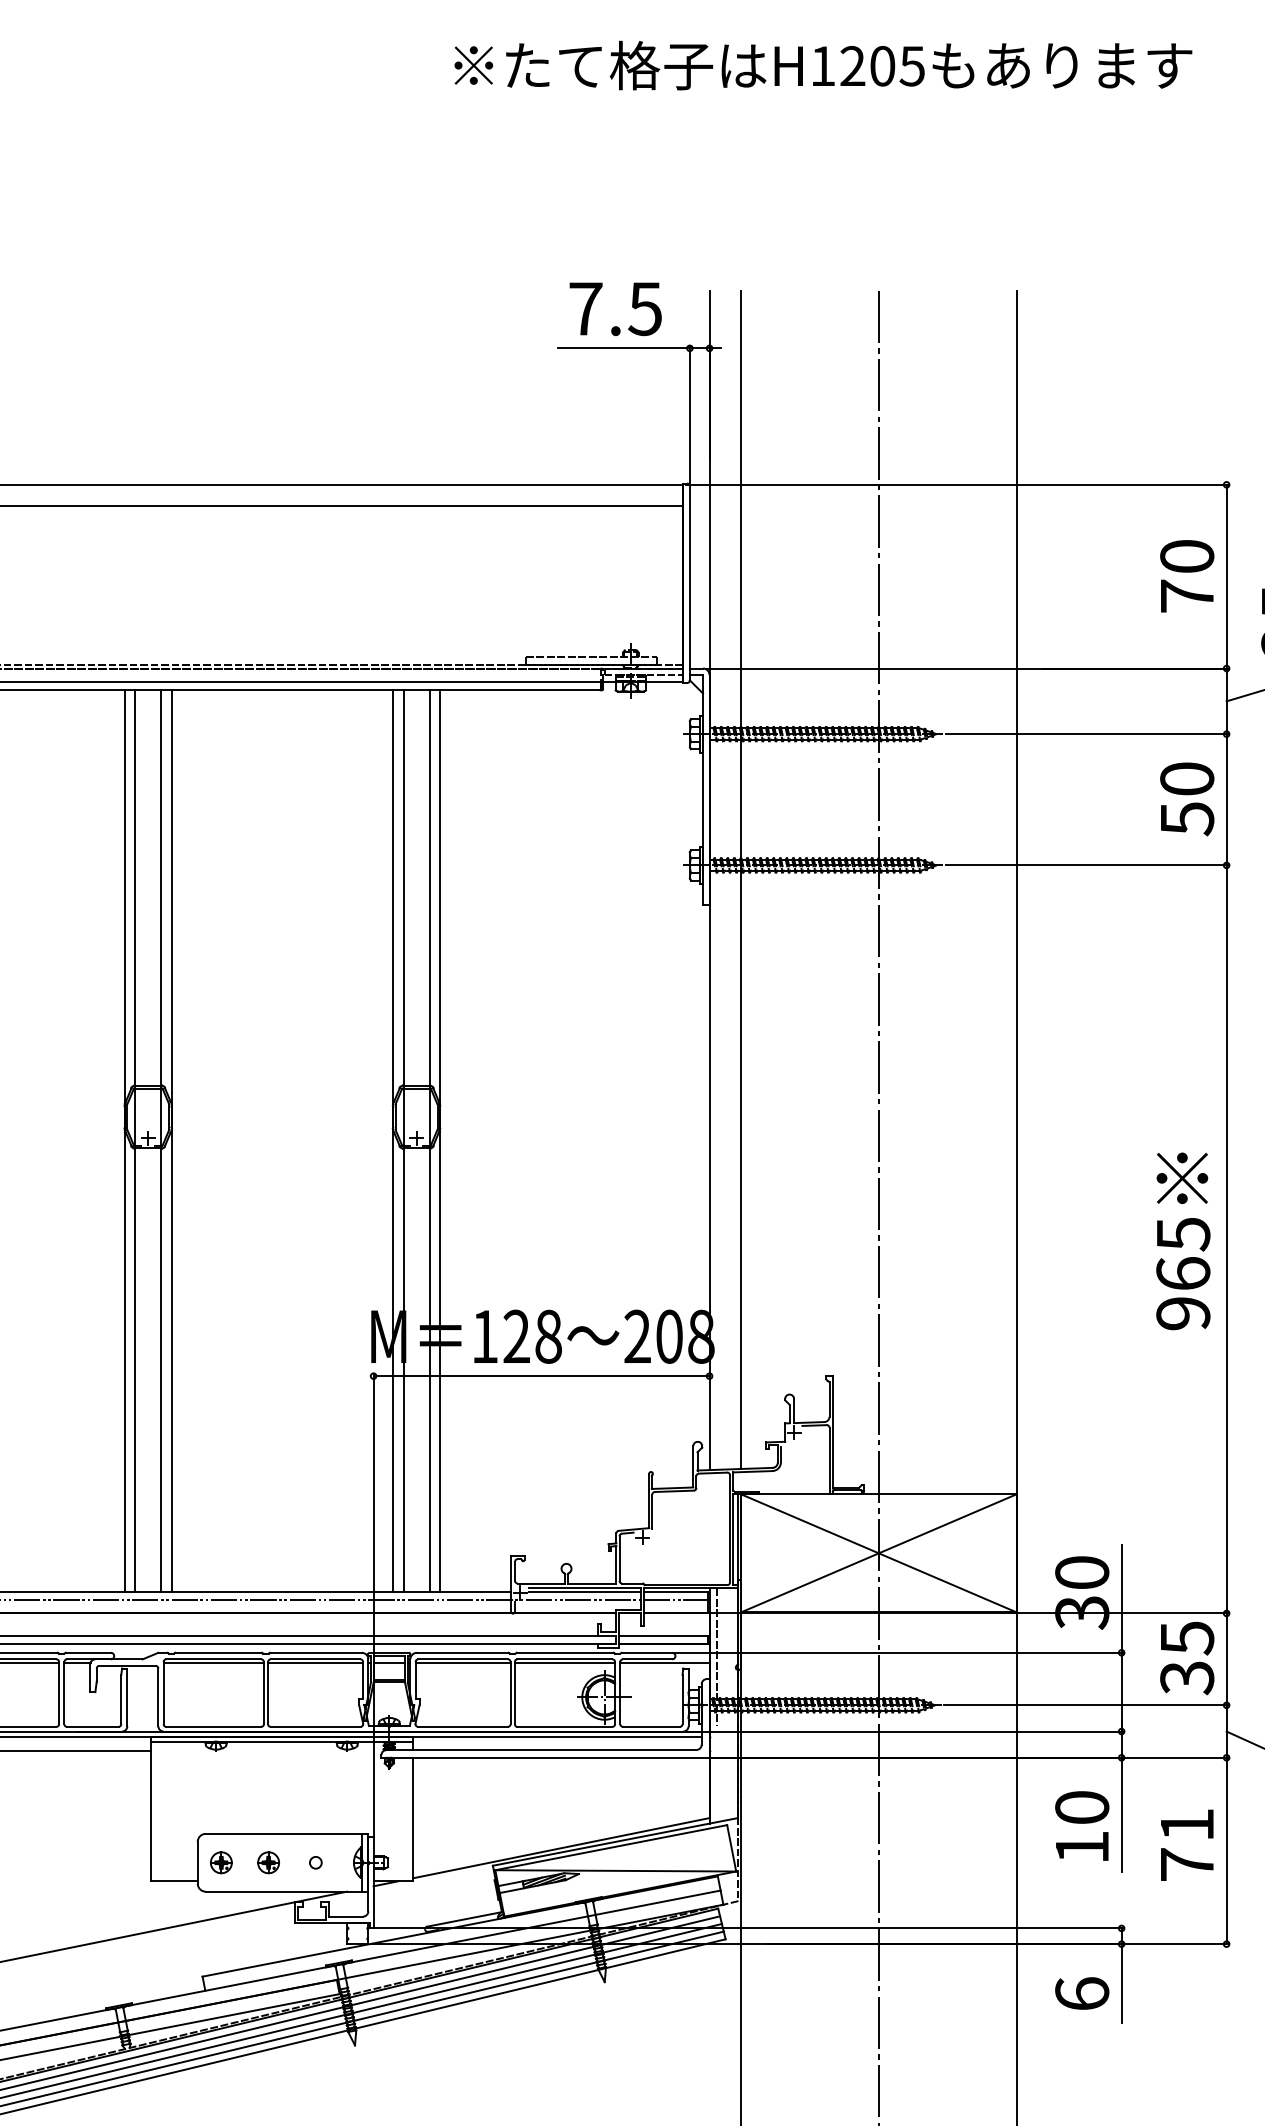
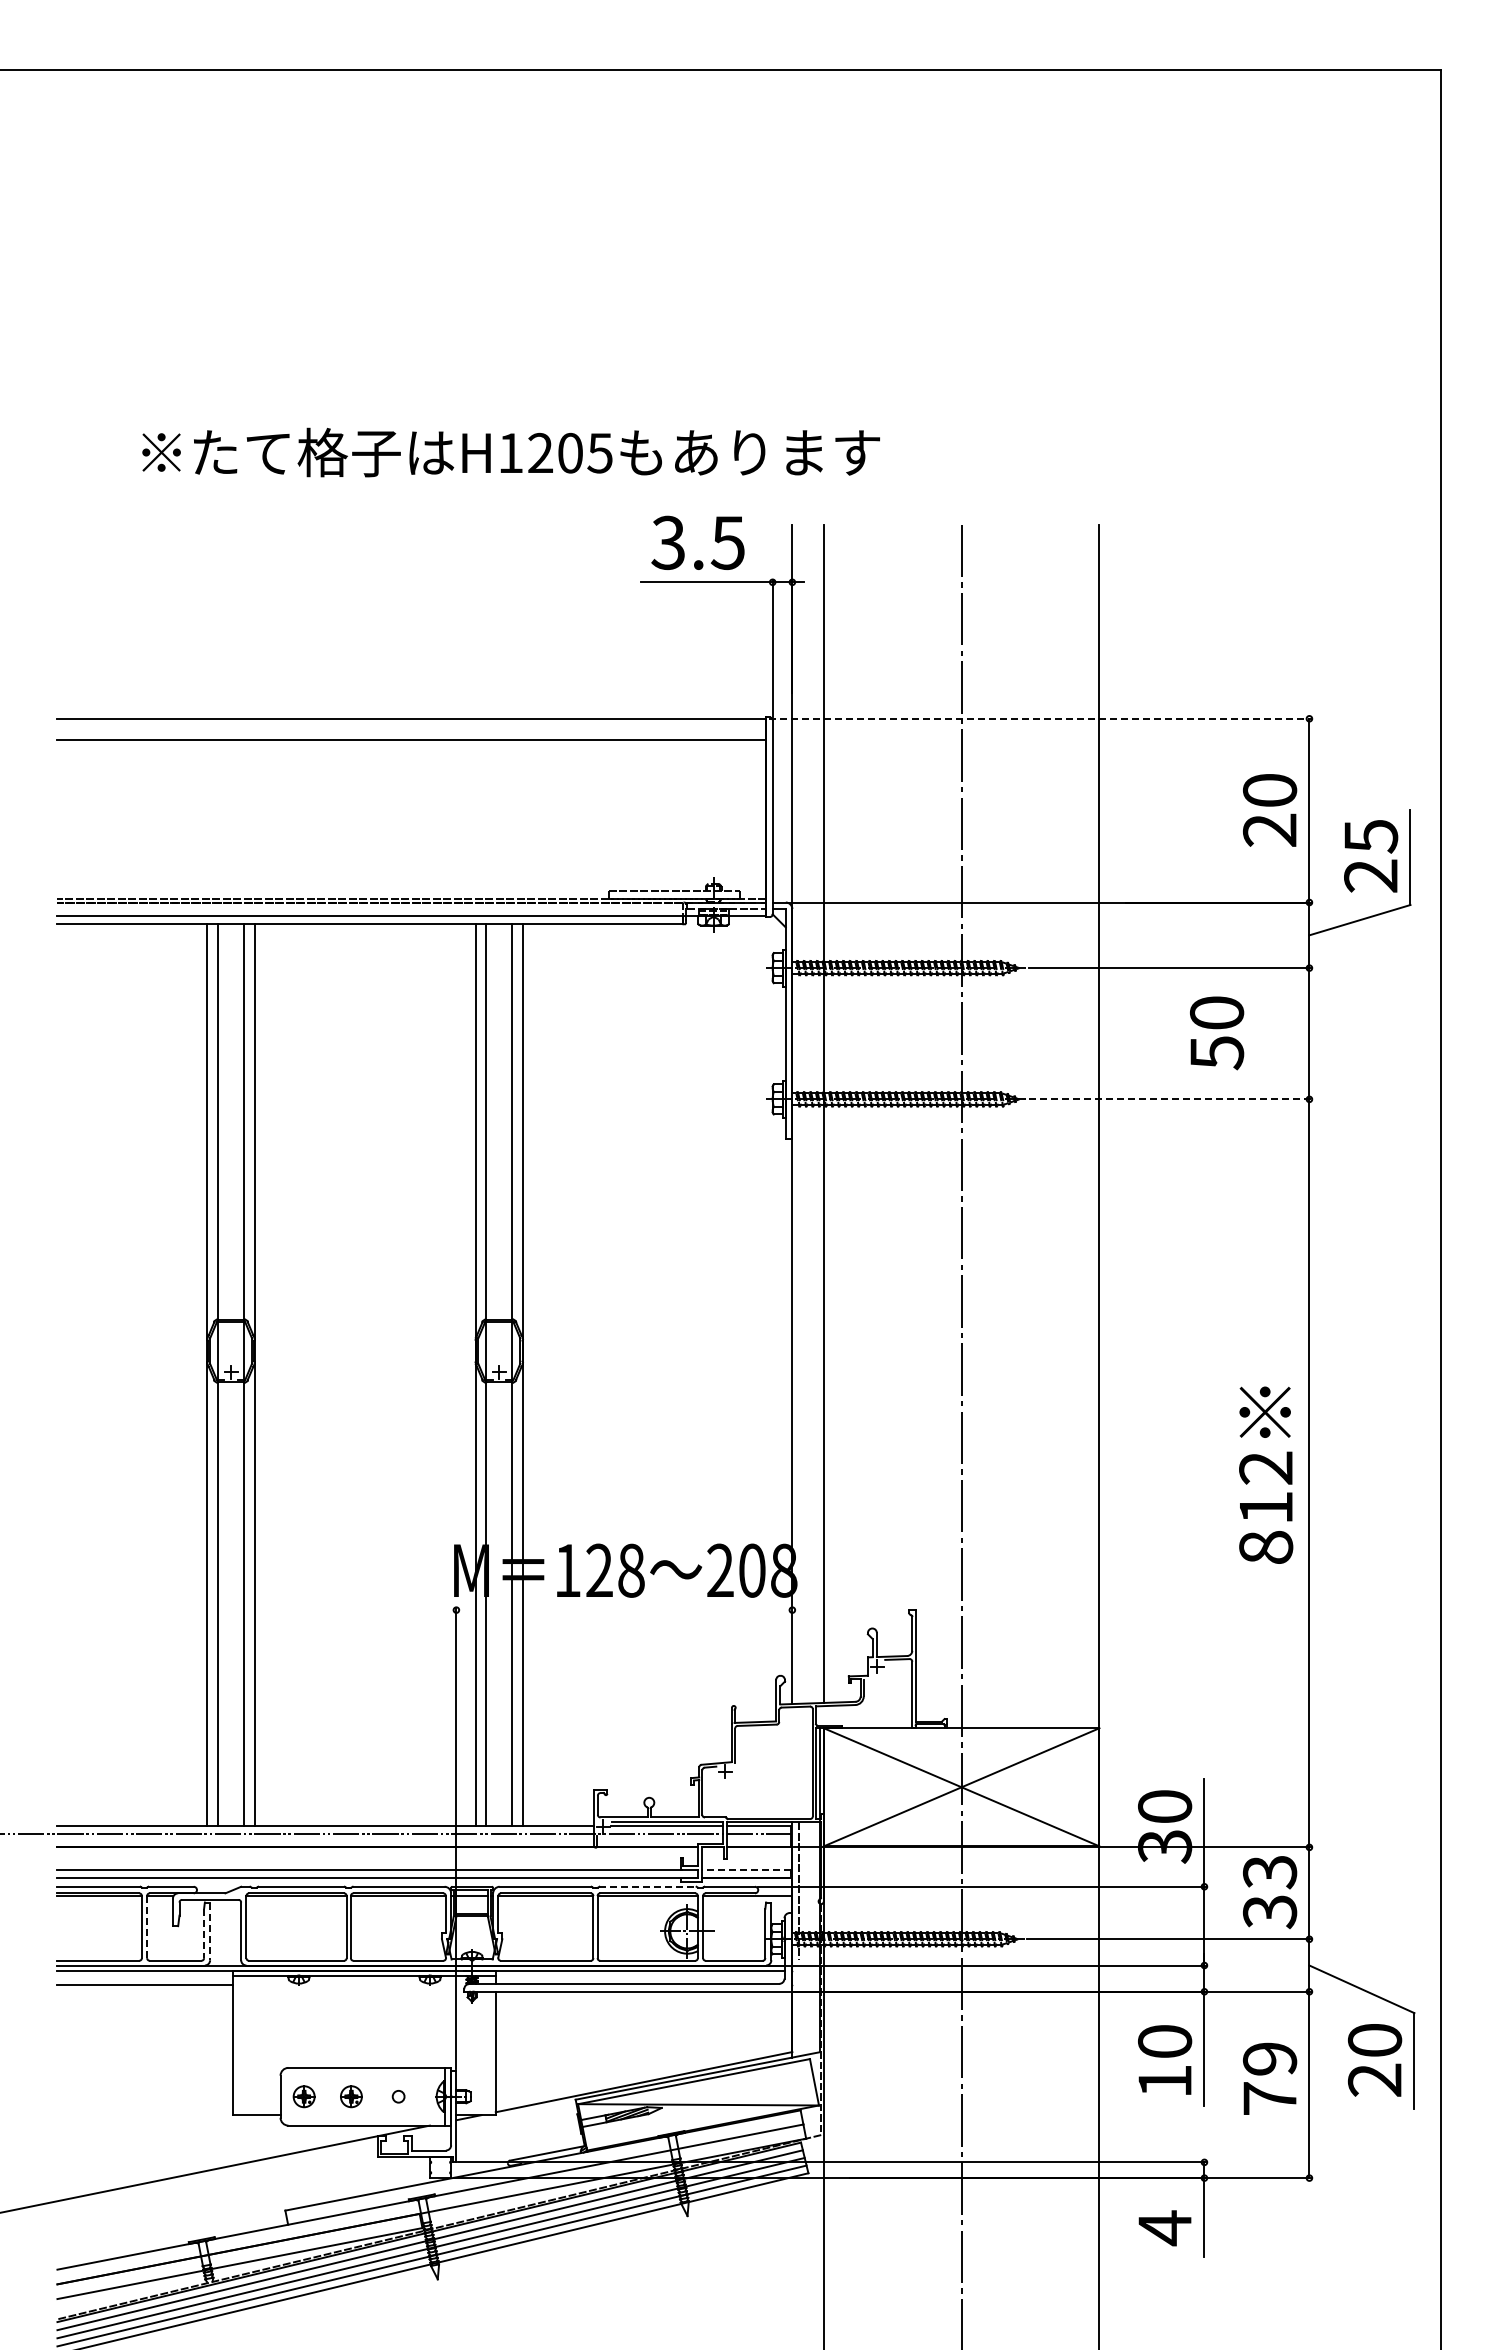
text: (822, 65) -> (510, 452), moved
text: (585, 308) -> (668, 542), 7.5 -> 3.5
line: (957, 484) -> (1040, 718), solid -> dashed
text: (1186, 595) -> (1269, 829), 70 -> 20
text: (1187, 799) -> (1217, 1033), moved
line: (1087, 865) -> (1170, 1099), solid -> dashed
text: (1183, 1273) -> (1266, 1507), 965 -> 812
line: (541, 1376) -> (624, 1610), removed
line: (663, 1635) -> (746, 1869), solid -> dashed
text: (1186, 1638) -> (1269, 1872), 35 -> 33
line: (565, 1652) -> (648, 1886), solid -> dashed
line: (64, 1693) -> (147, 1927), solid -> dashed
line: (127, 1697) -> (210, 1931), solid -> dashed
line: (121, 1699) -> (204, 1933), solid -> dashed
text: (1186, 1824) -> (1269, 2058), 71 -> 79
text: (1082, 1994) -> (1165, 2228), 6 -> 4

